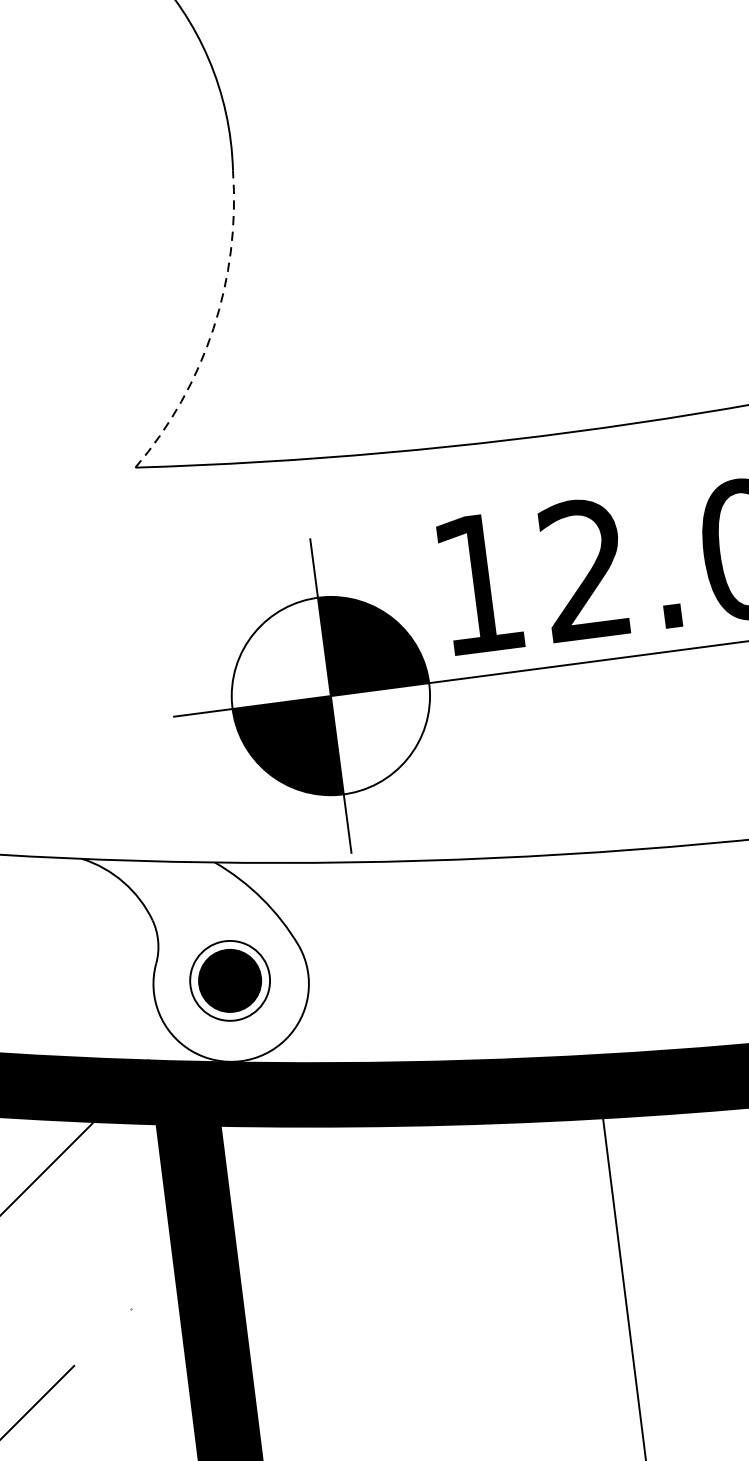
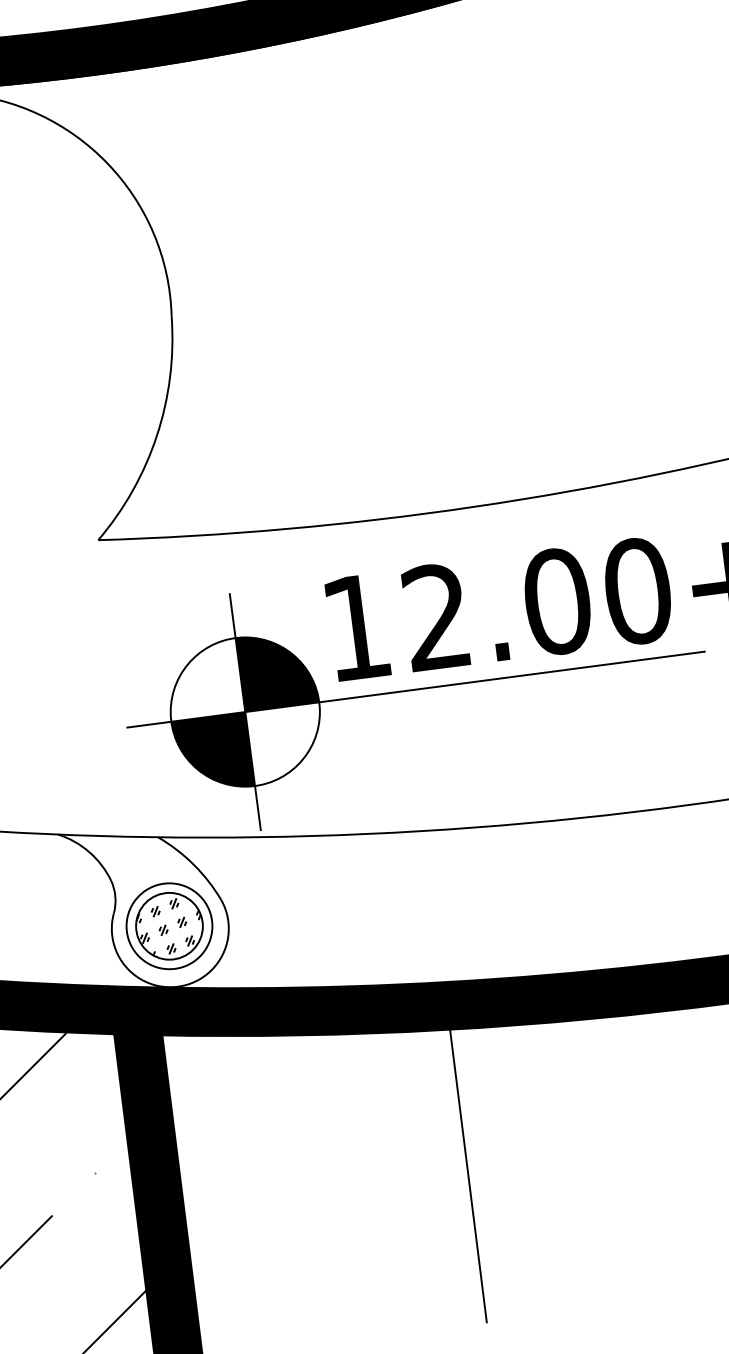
arc: (212, 328) -> (156, 435), dashed -> solid
part: (230, 981) -> (169, 926), size x1.43

